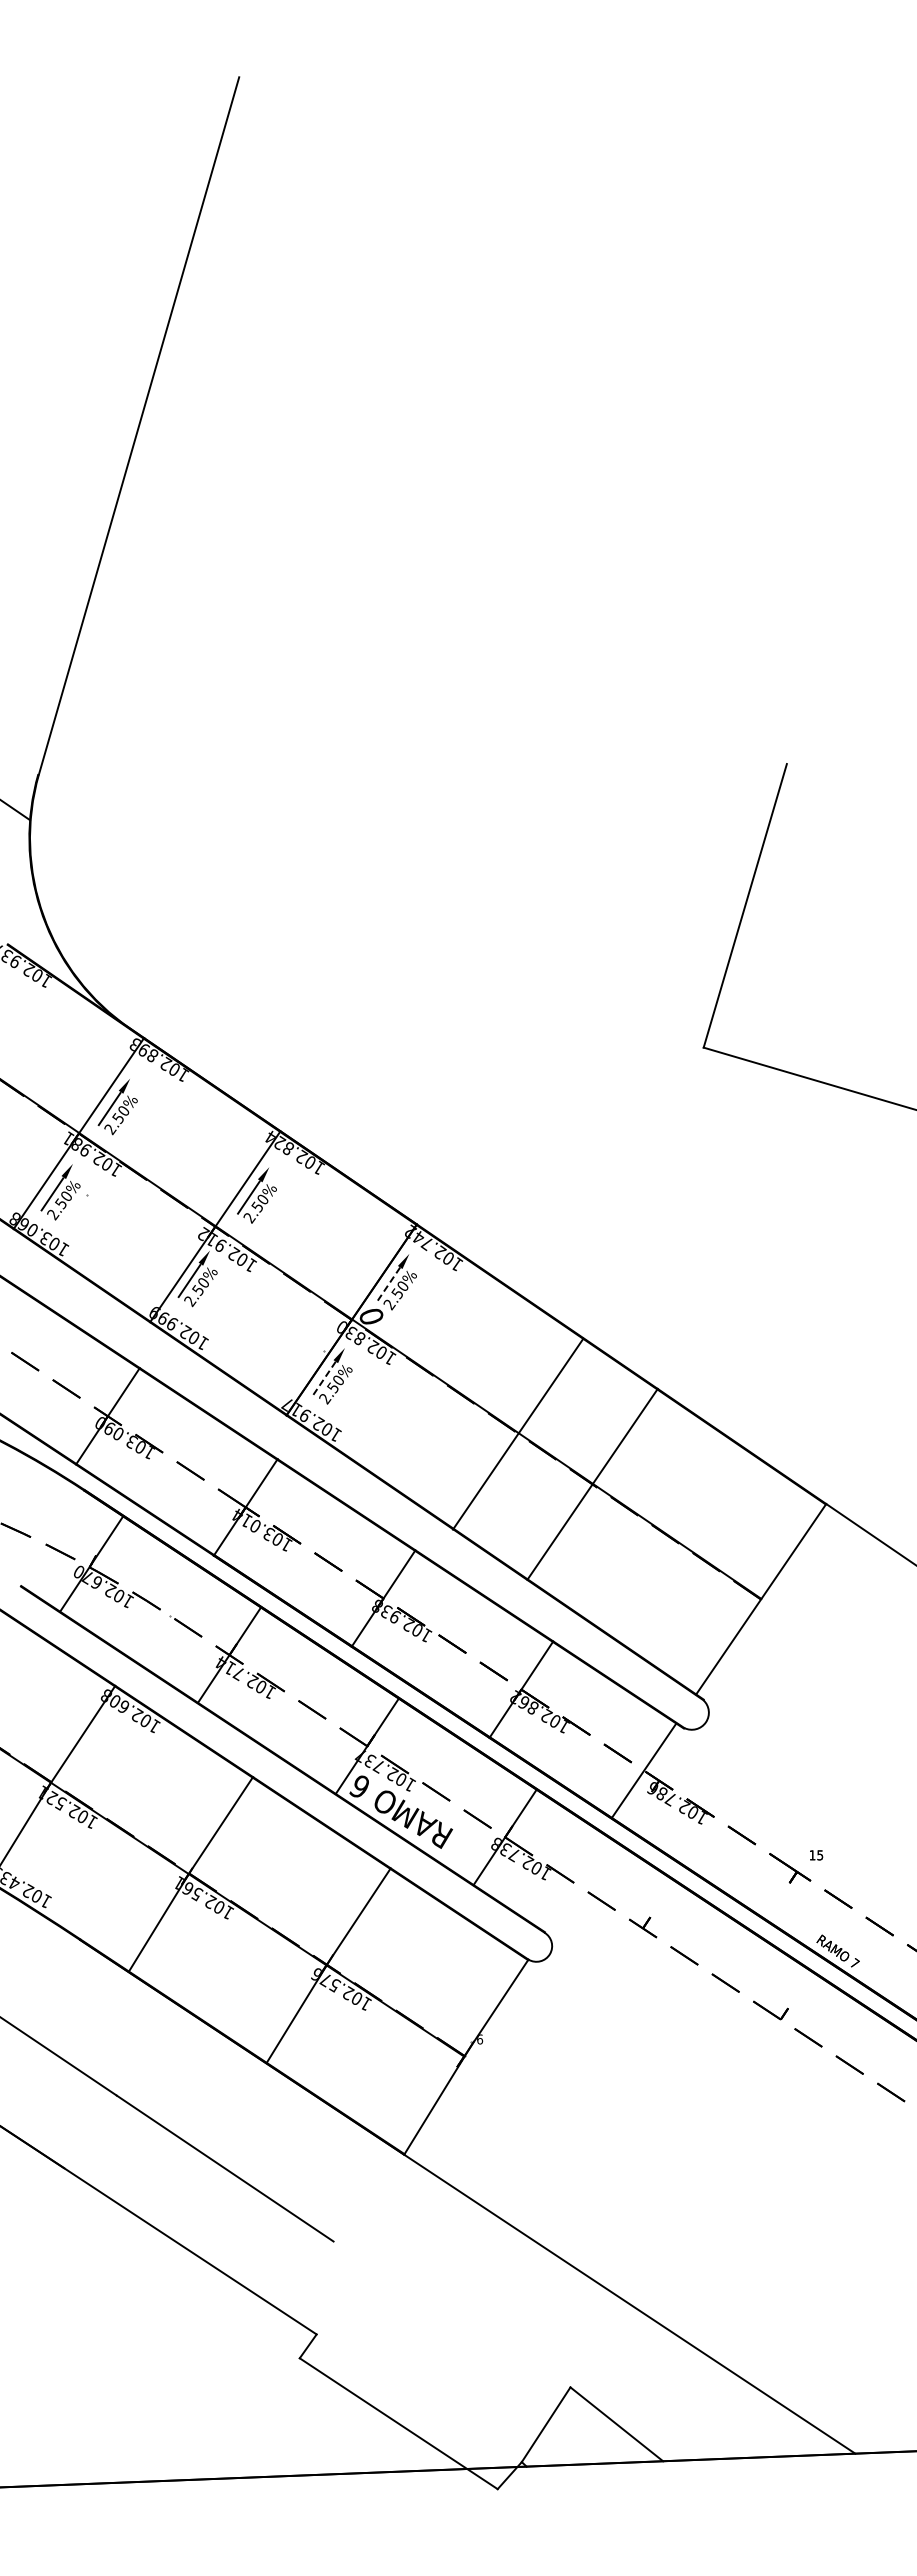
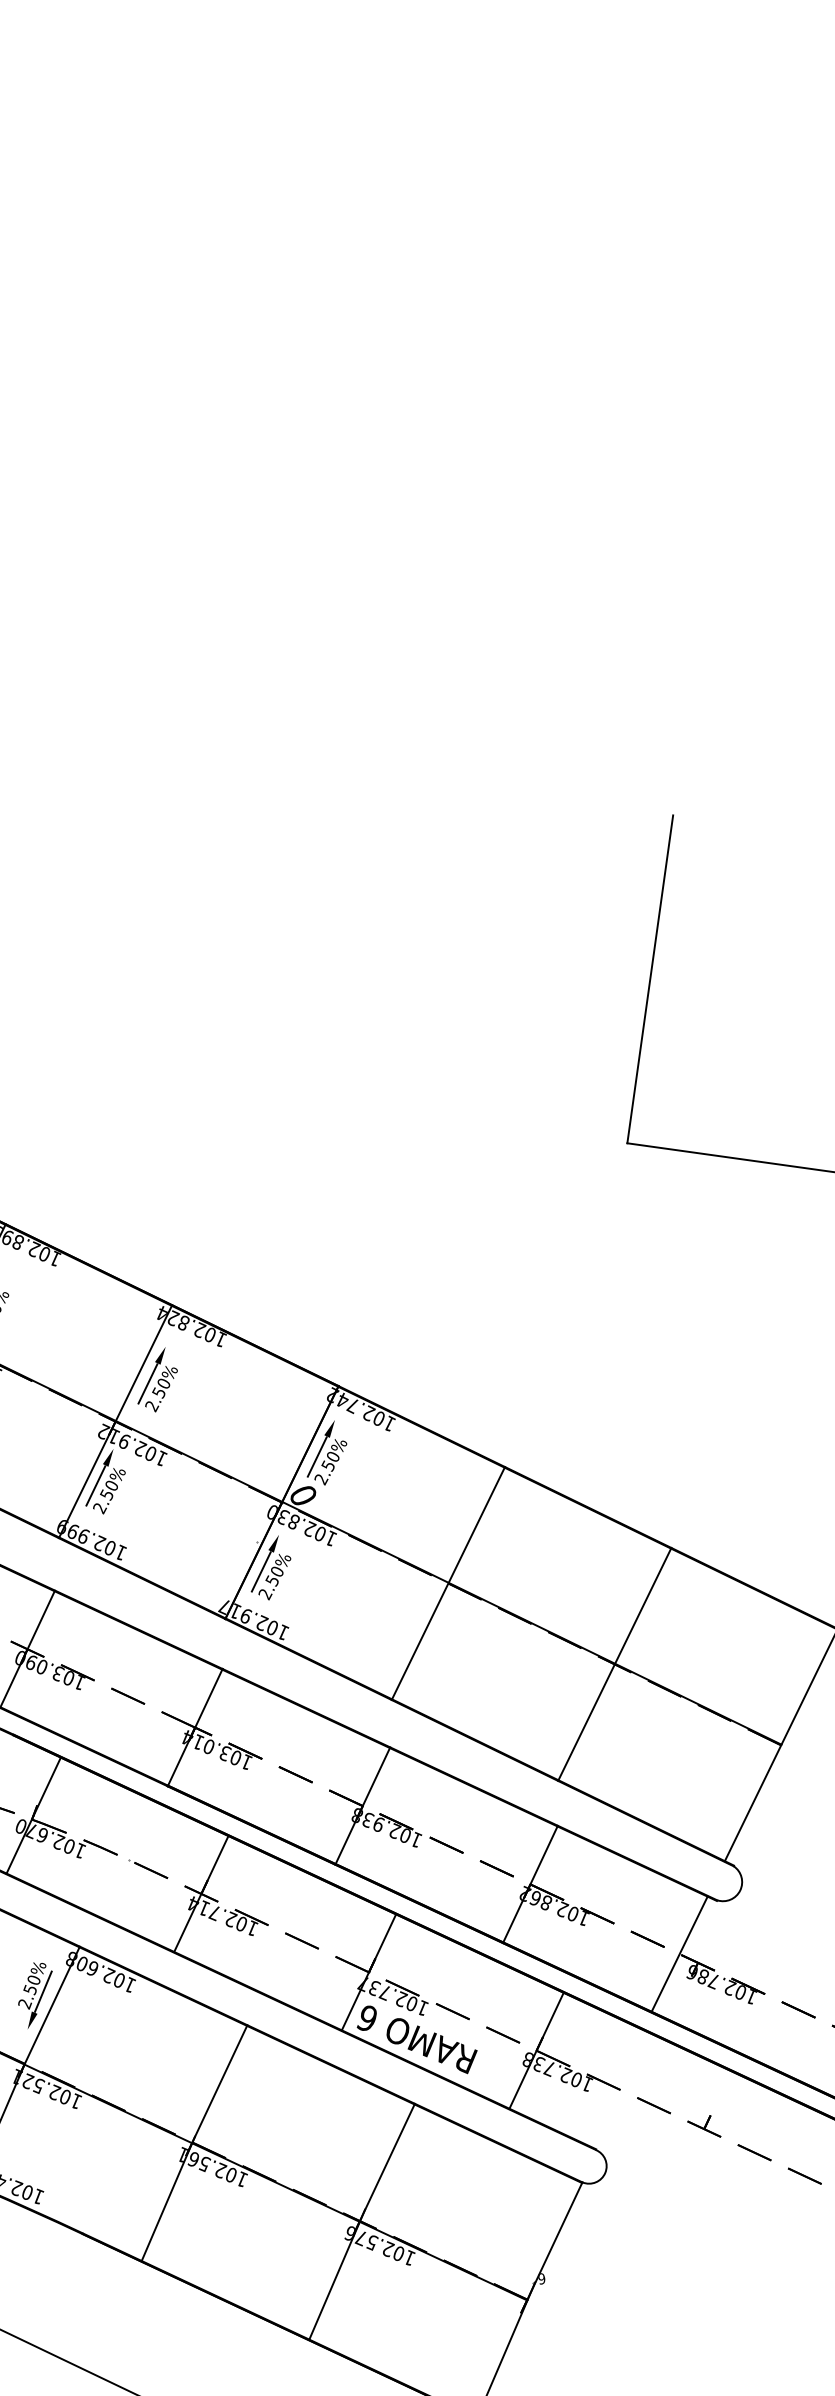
line: (388, 1284) -> (316, 1457), dashed -> solid
line: (324, 1378) -> (261, 1571), dashed -> solid
line: (517, 1433) -> (447, 1582), moved
line: (592, 1483) -> (614, 1663), moved
part: (70, 1722) -> (36, 1994), added
text: (480, 2039) -> (542, 2278), 6 -> 9

